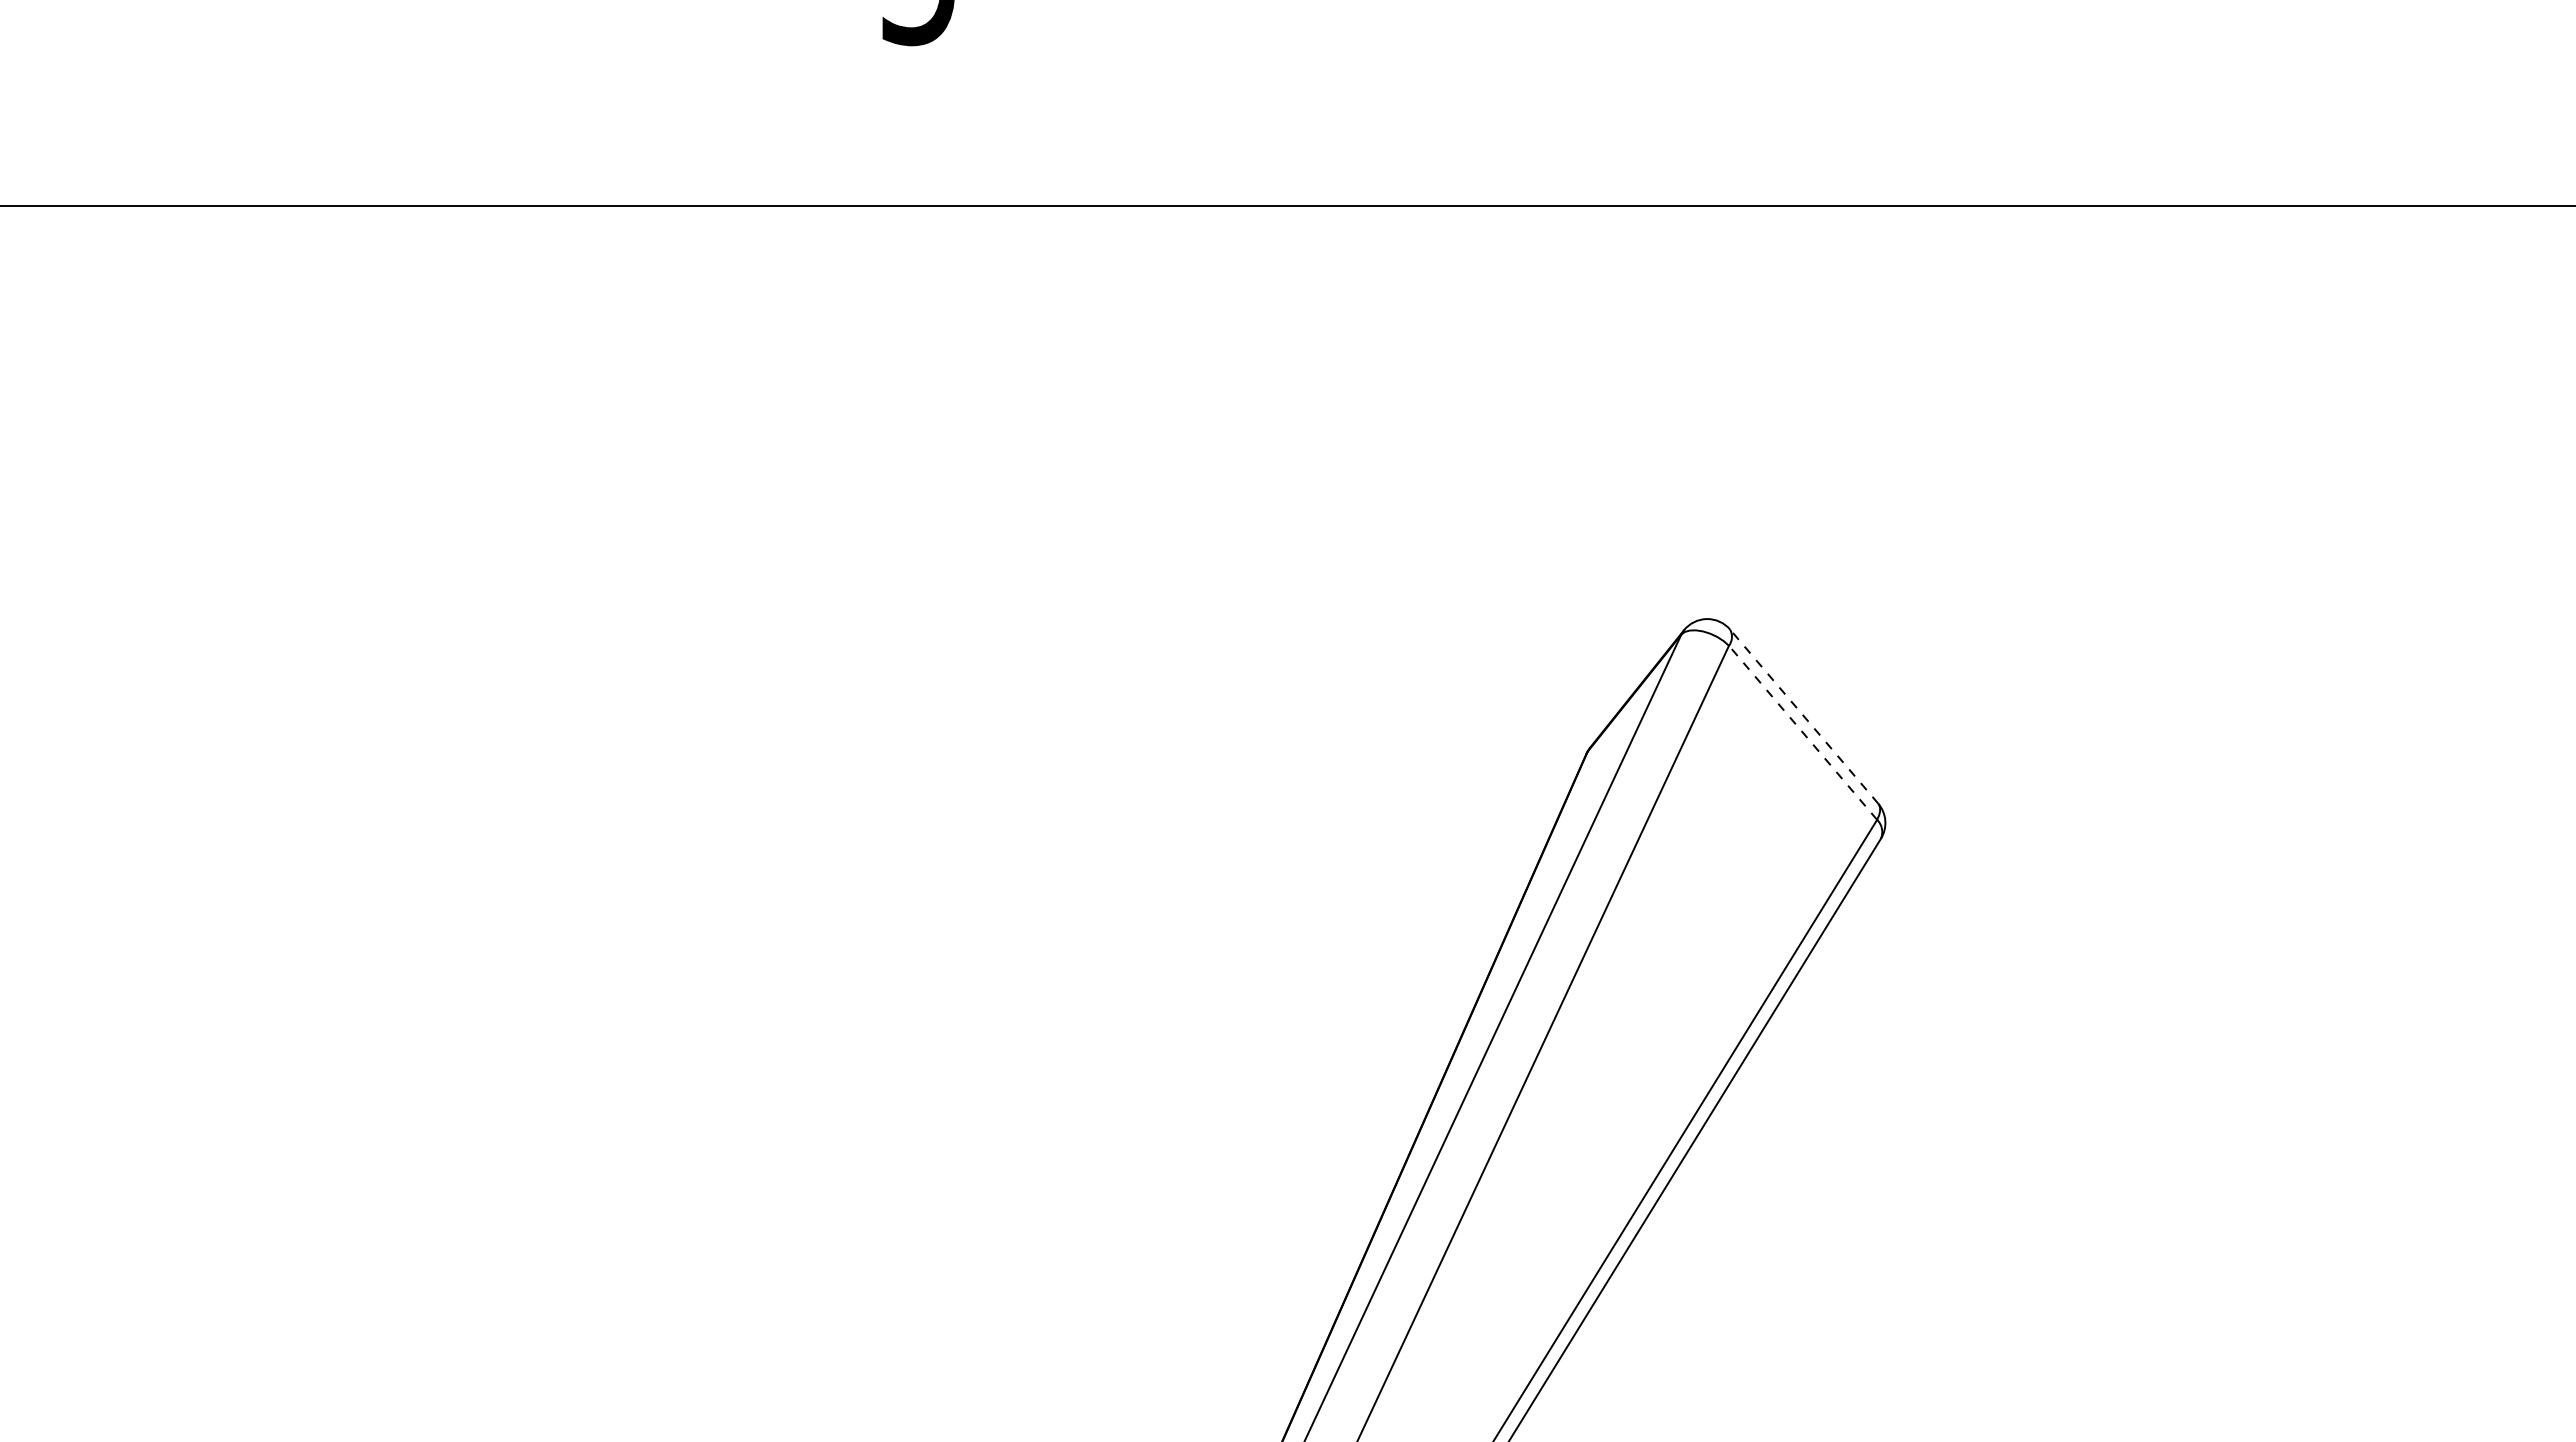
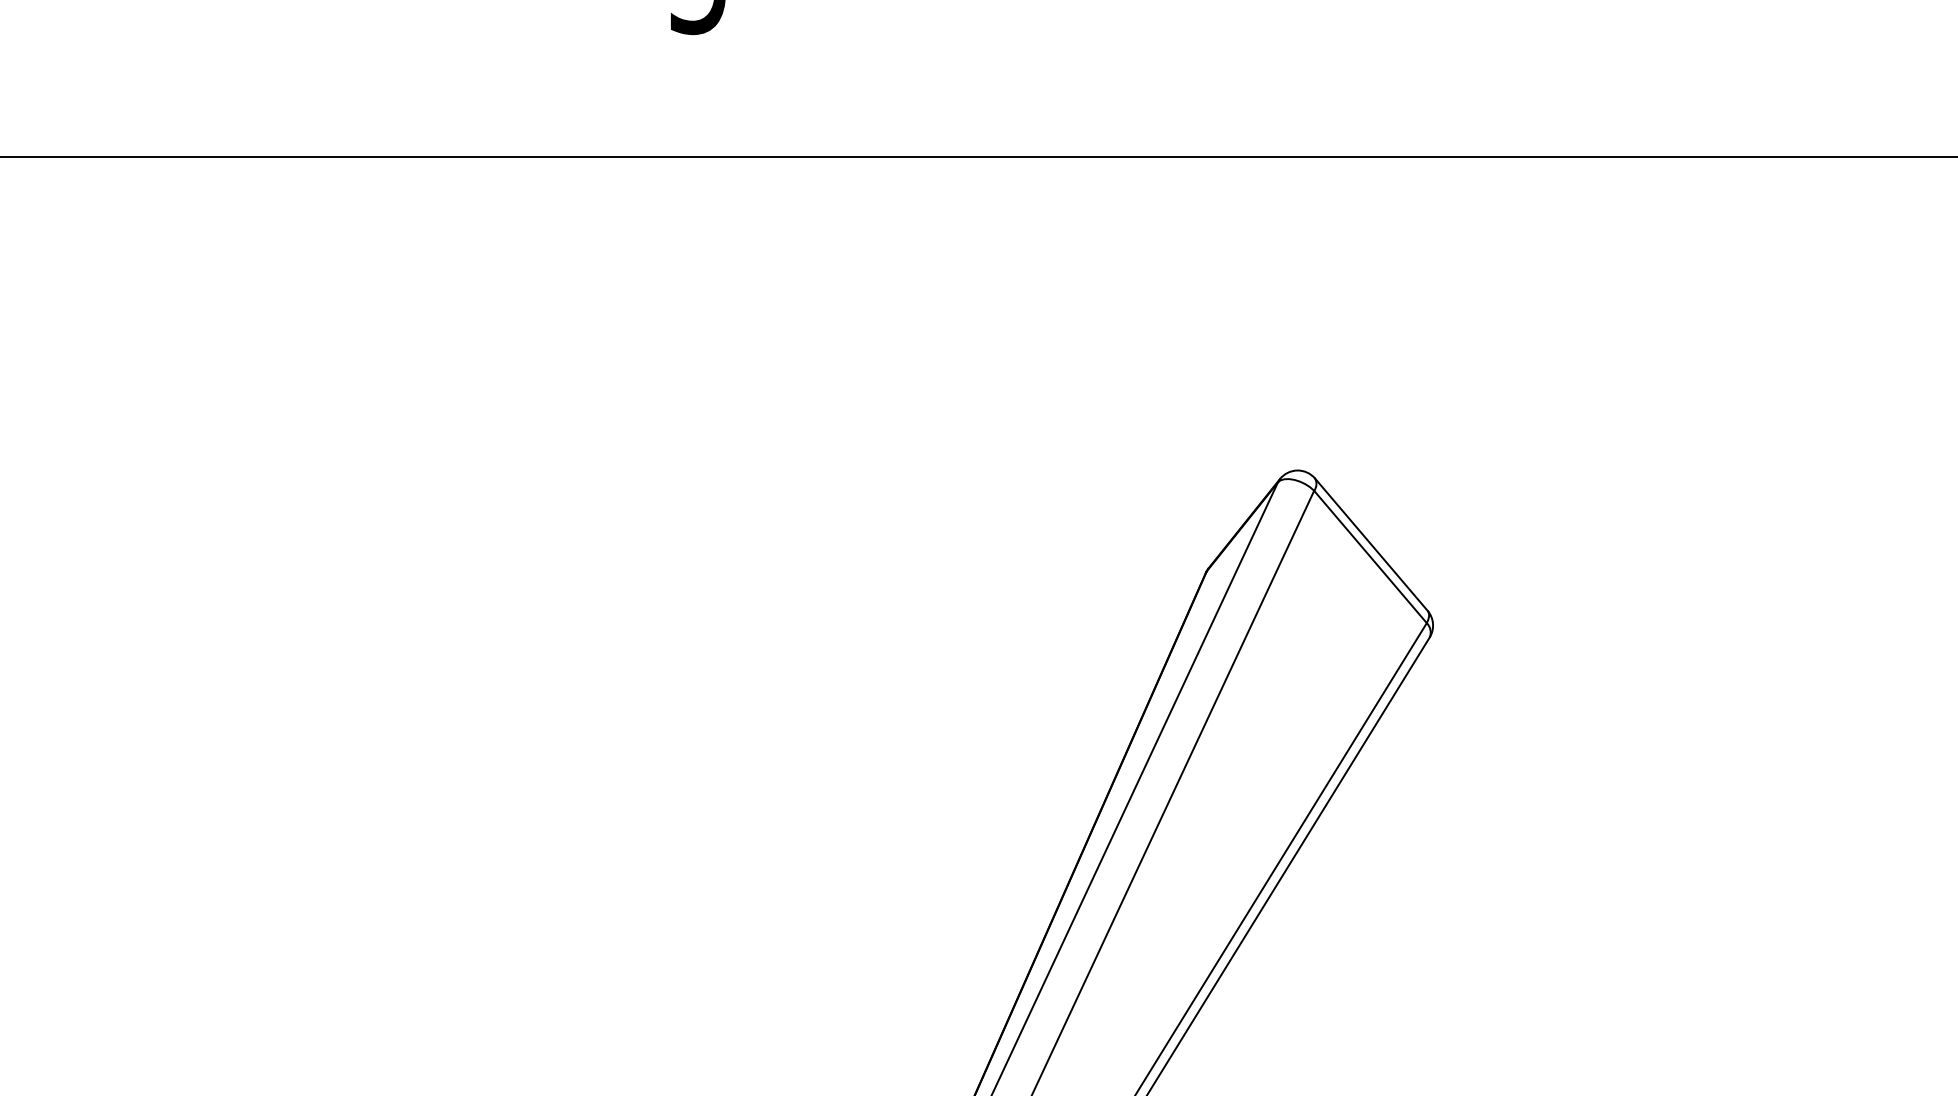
line: (1803, 716) -> (1370, 544), dashed -> solid
line: (1802, 732) -> (1370, 556), dashed -> solid

